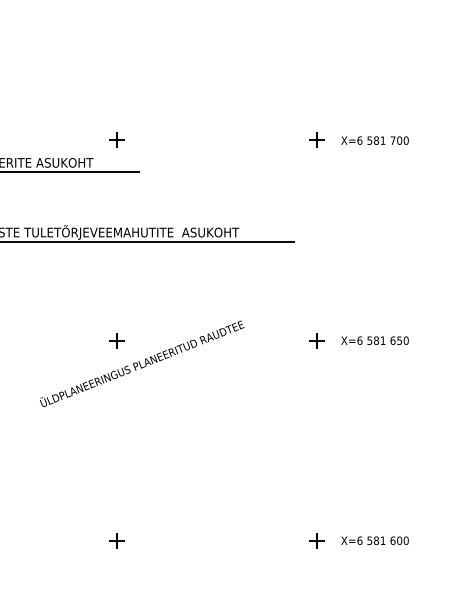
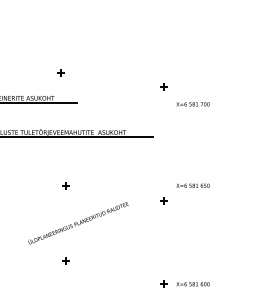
part: (115, 138) -> (60, 72), moved
text: (373, 140) -> (192, 104), moved
part: (314, 340) -> (163, 200), moved
text: (142, 364) -> (78, 223), moved
part: (115, 539) -> (65, 260), moved

